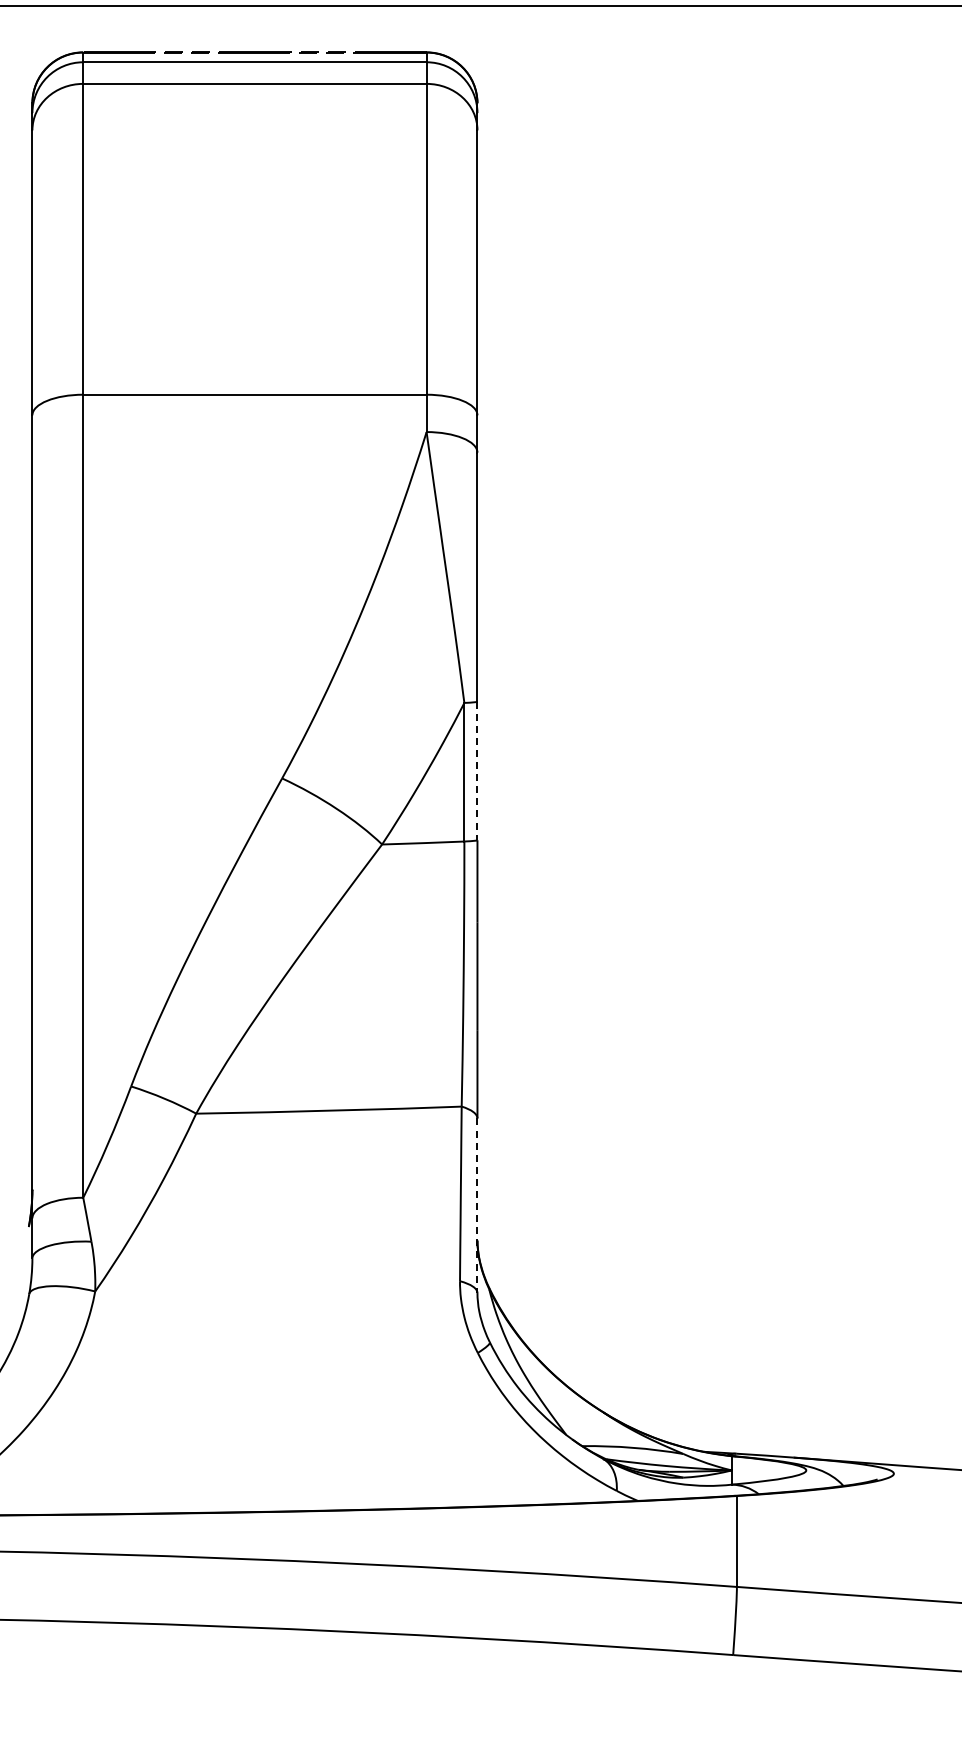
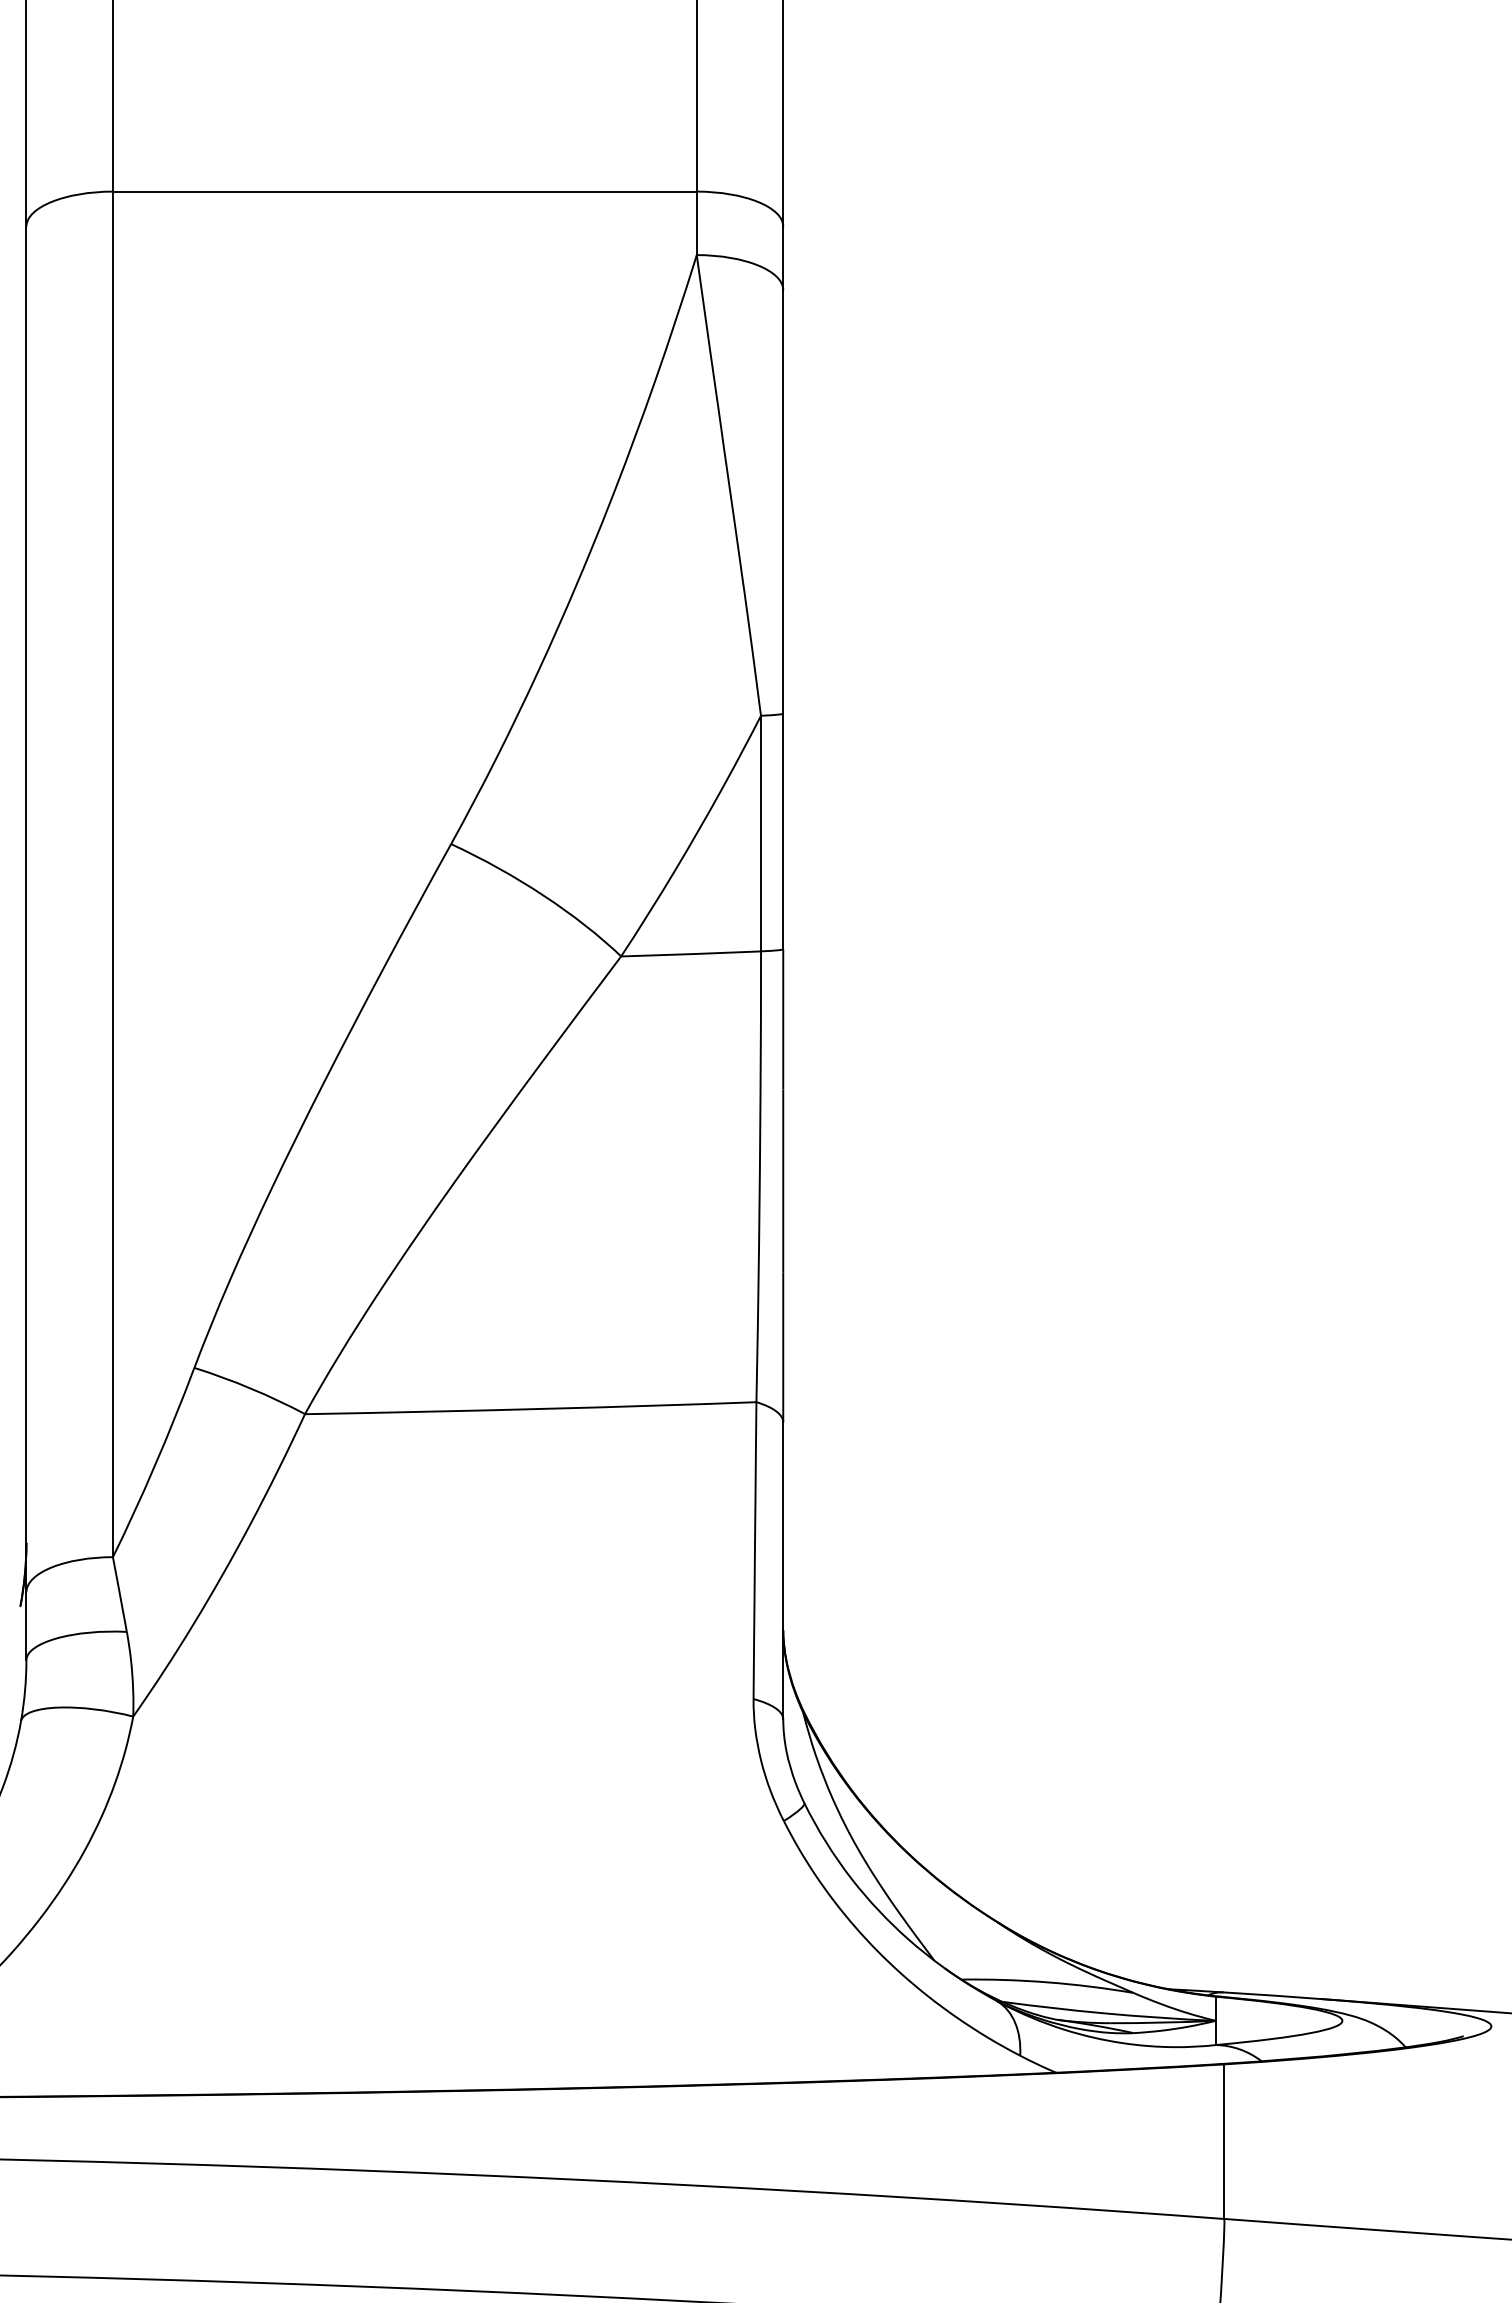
line: (477, 771) -> (783, 832), dashed -> solid
line: (477, 1206) -> (783, 1572), dashed -> solid

